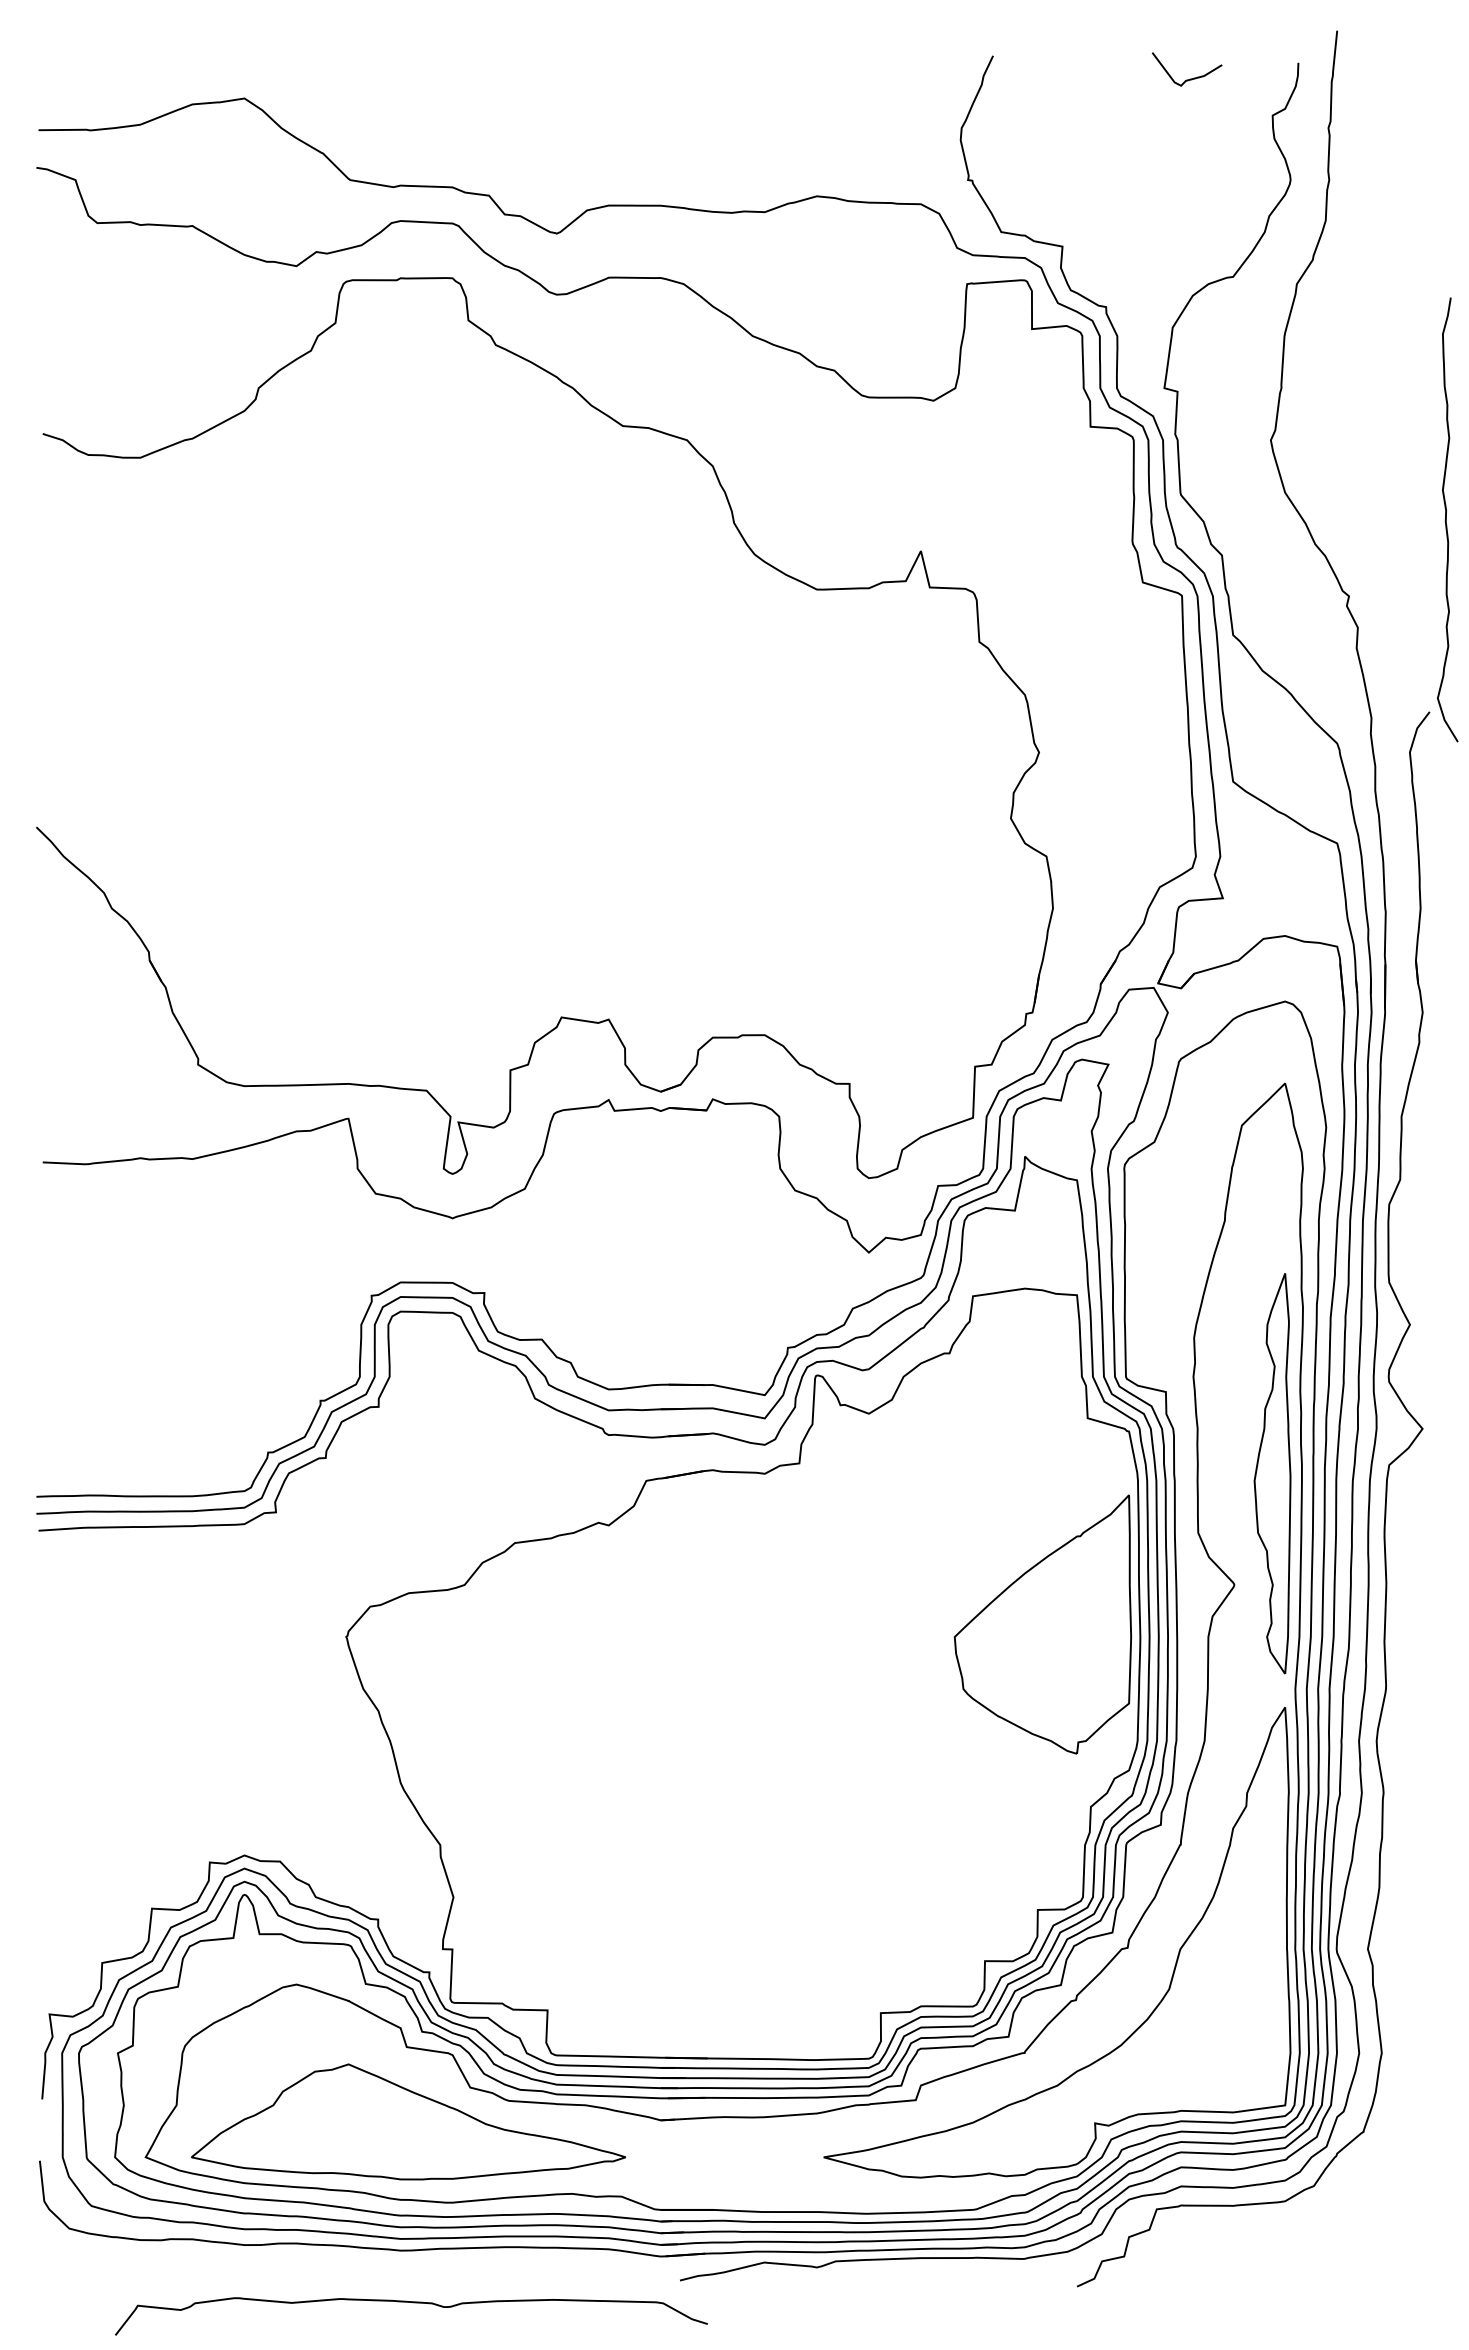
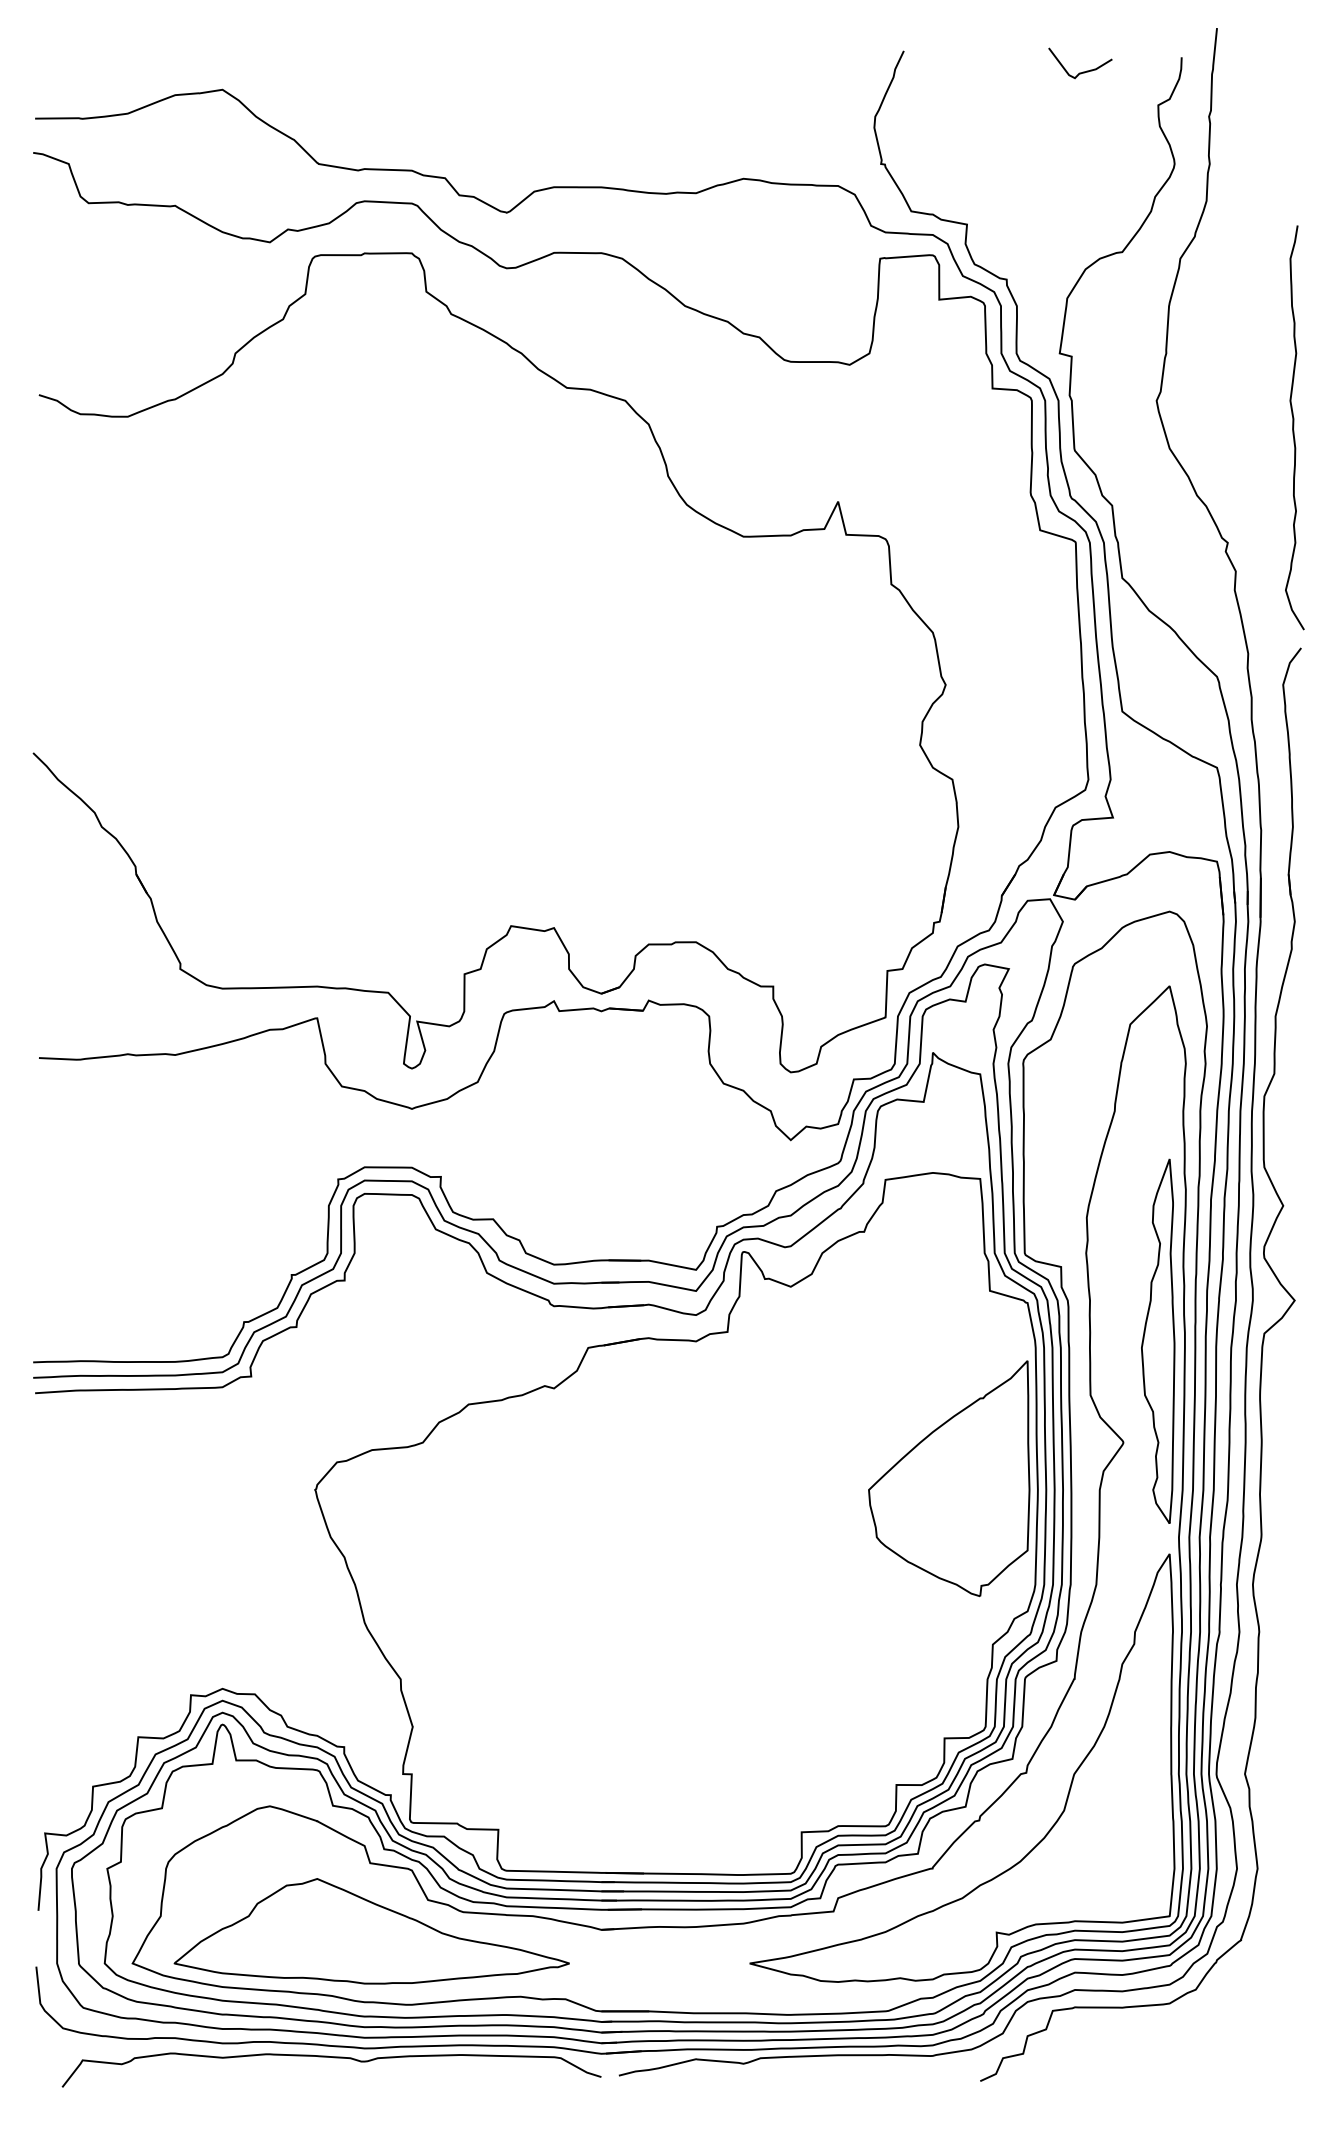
curve: (1446, 519) -> (1293, 427), moved
curve: (412, 2303) -> (332, 2058), moved

